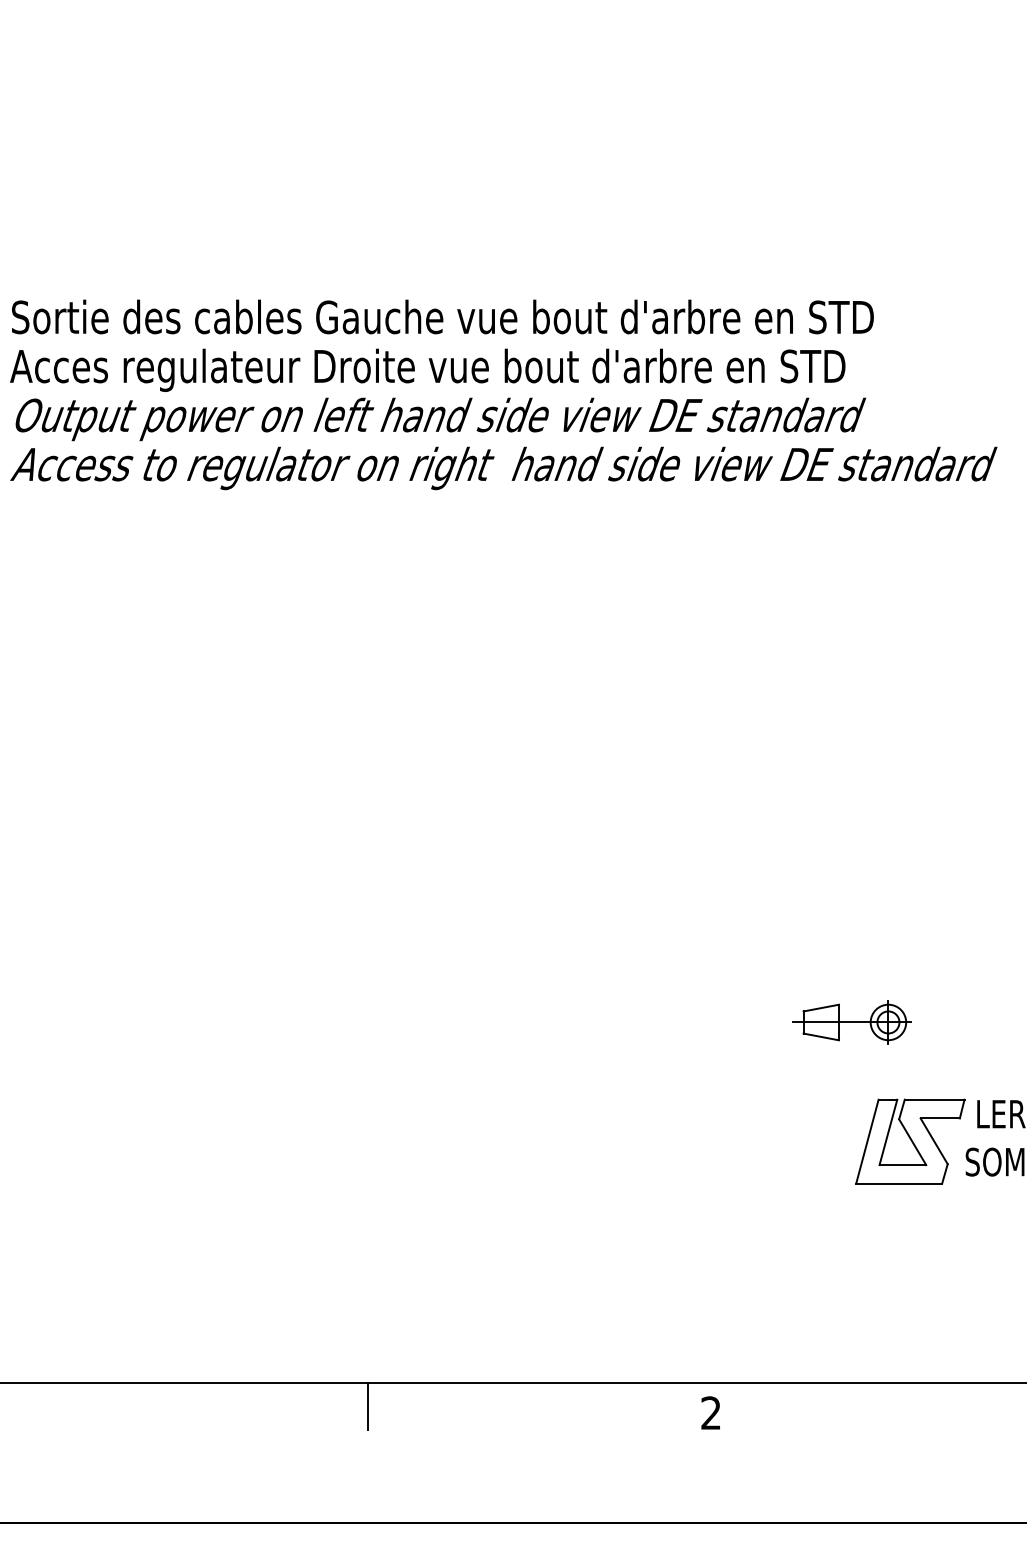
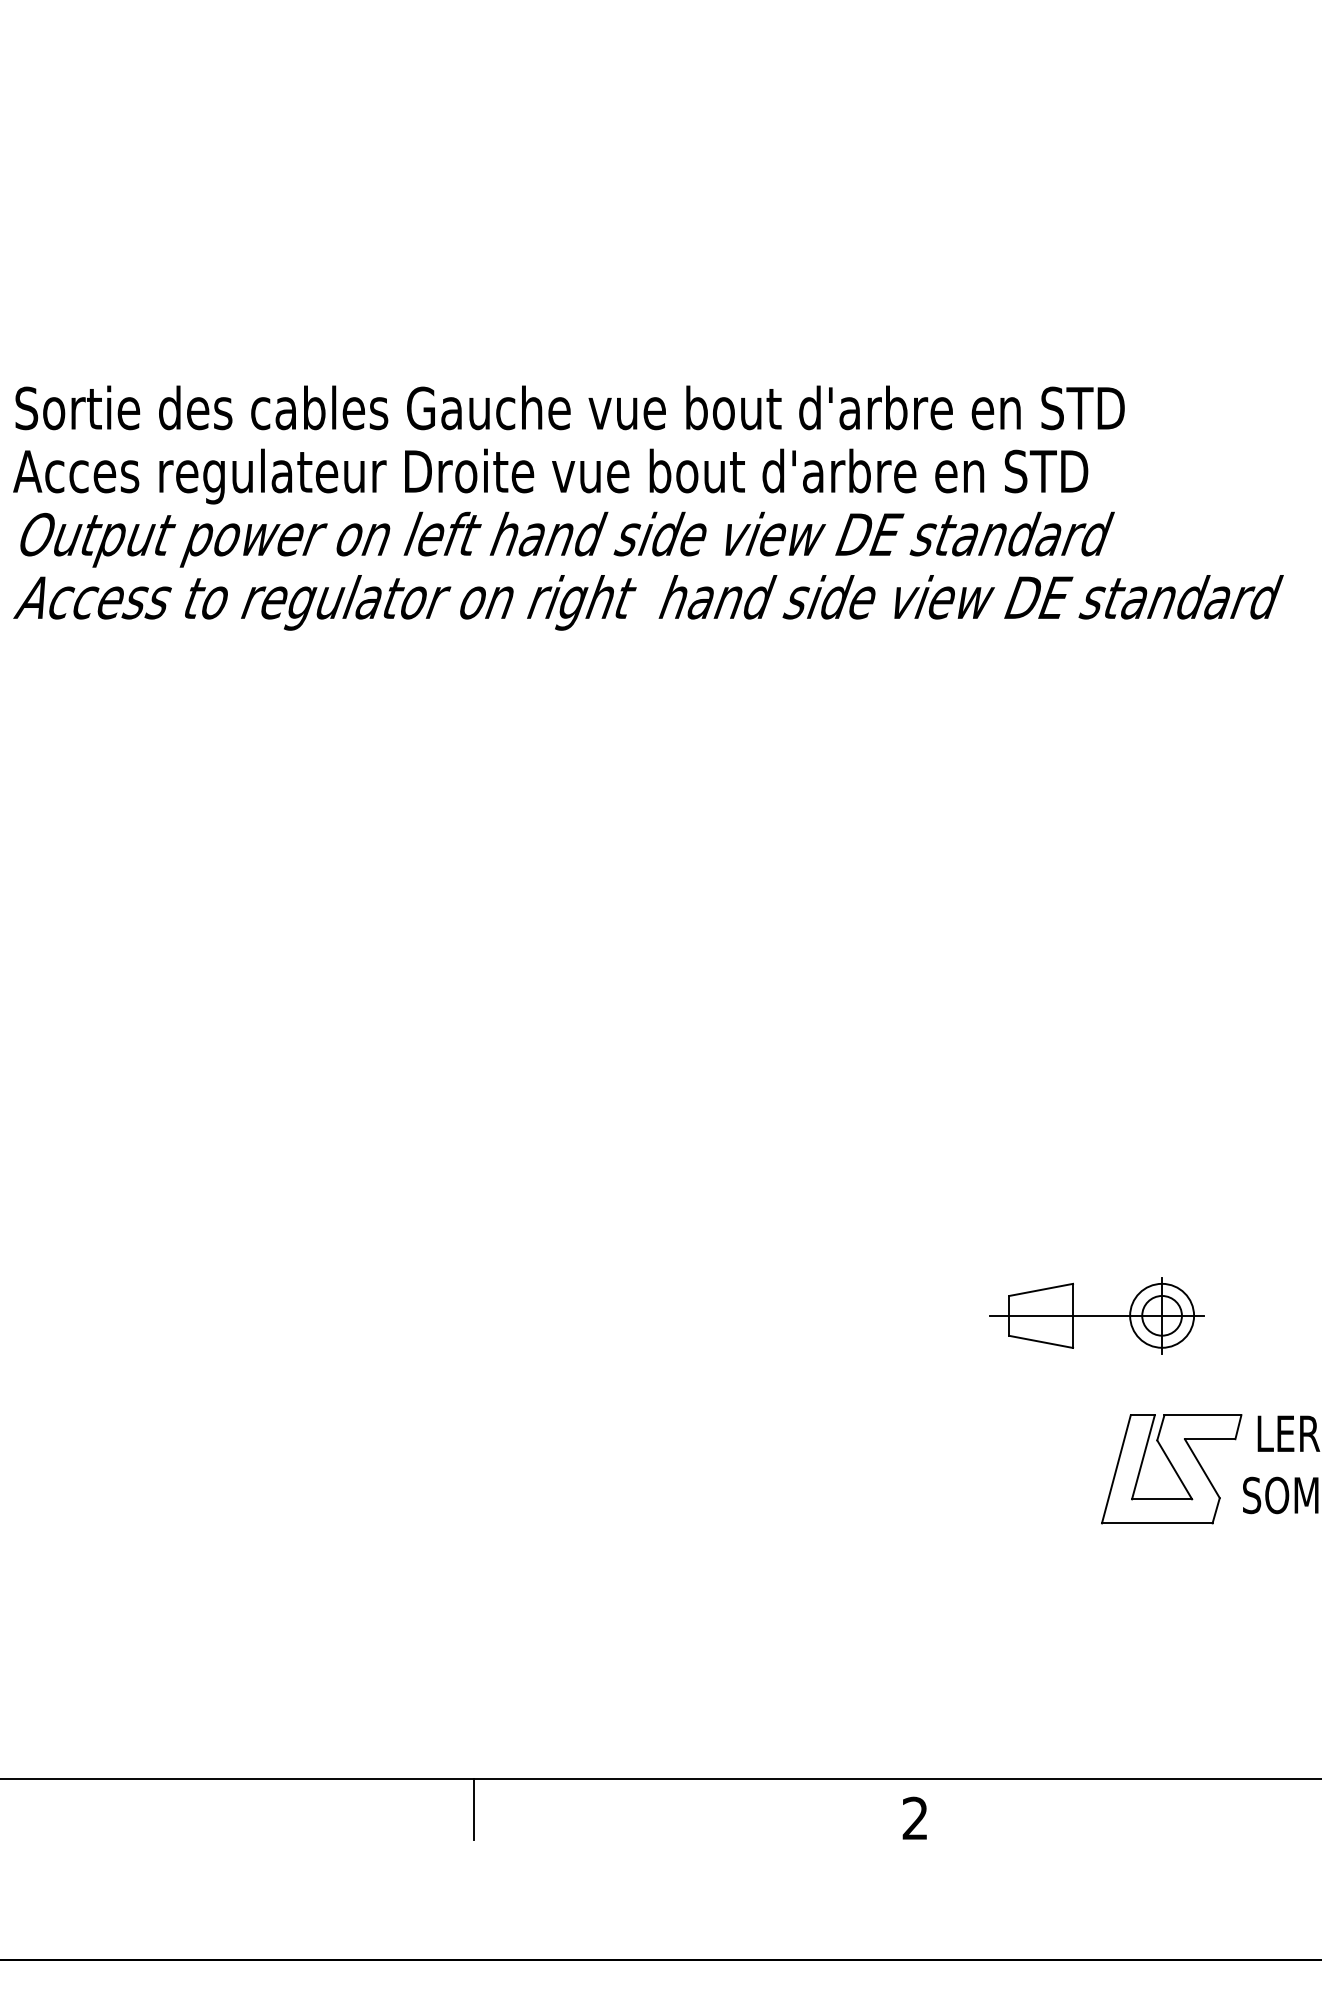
part: (851, 1022) -> (1096, 1315), size x1.4

